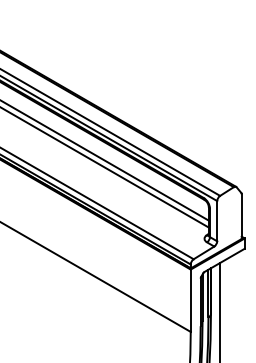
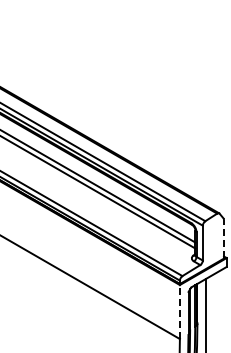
line: (242, 215) -> (224, 238), solid -> dashed
line: (190, 300) -> (179, 311), solid -> dashed

